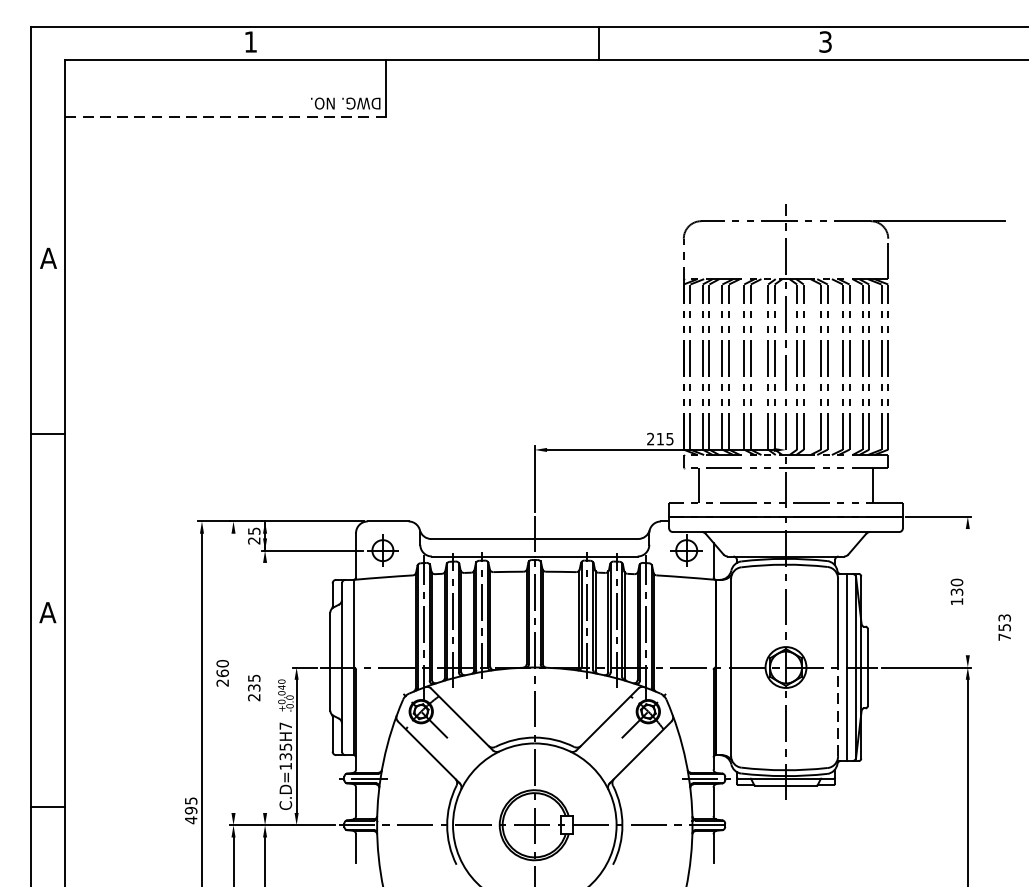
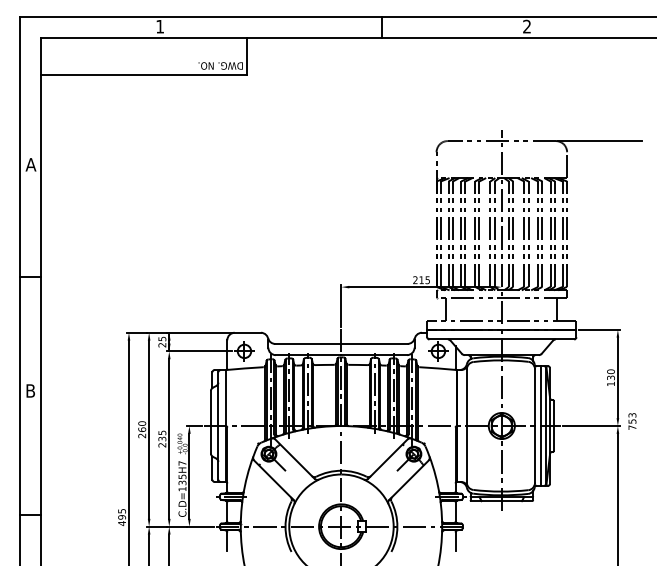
text: (824, 41) -> (526, 26), 3 -> 2
line: (226, 116) -> (144, 74), dashed -> solid
line: (967, 591) -> (617, 377), added
text: (47, 611) -> (30, 390), A -> B
text: (1004, 627) -> (632, 421), moved
line: (234, 672) -> (149, 429), added
line: (265, 687) -> (169, 438), added
line: (838, 710) -> (535, 453), dashed -> solid

